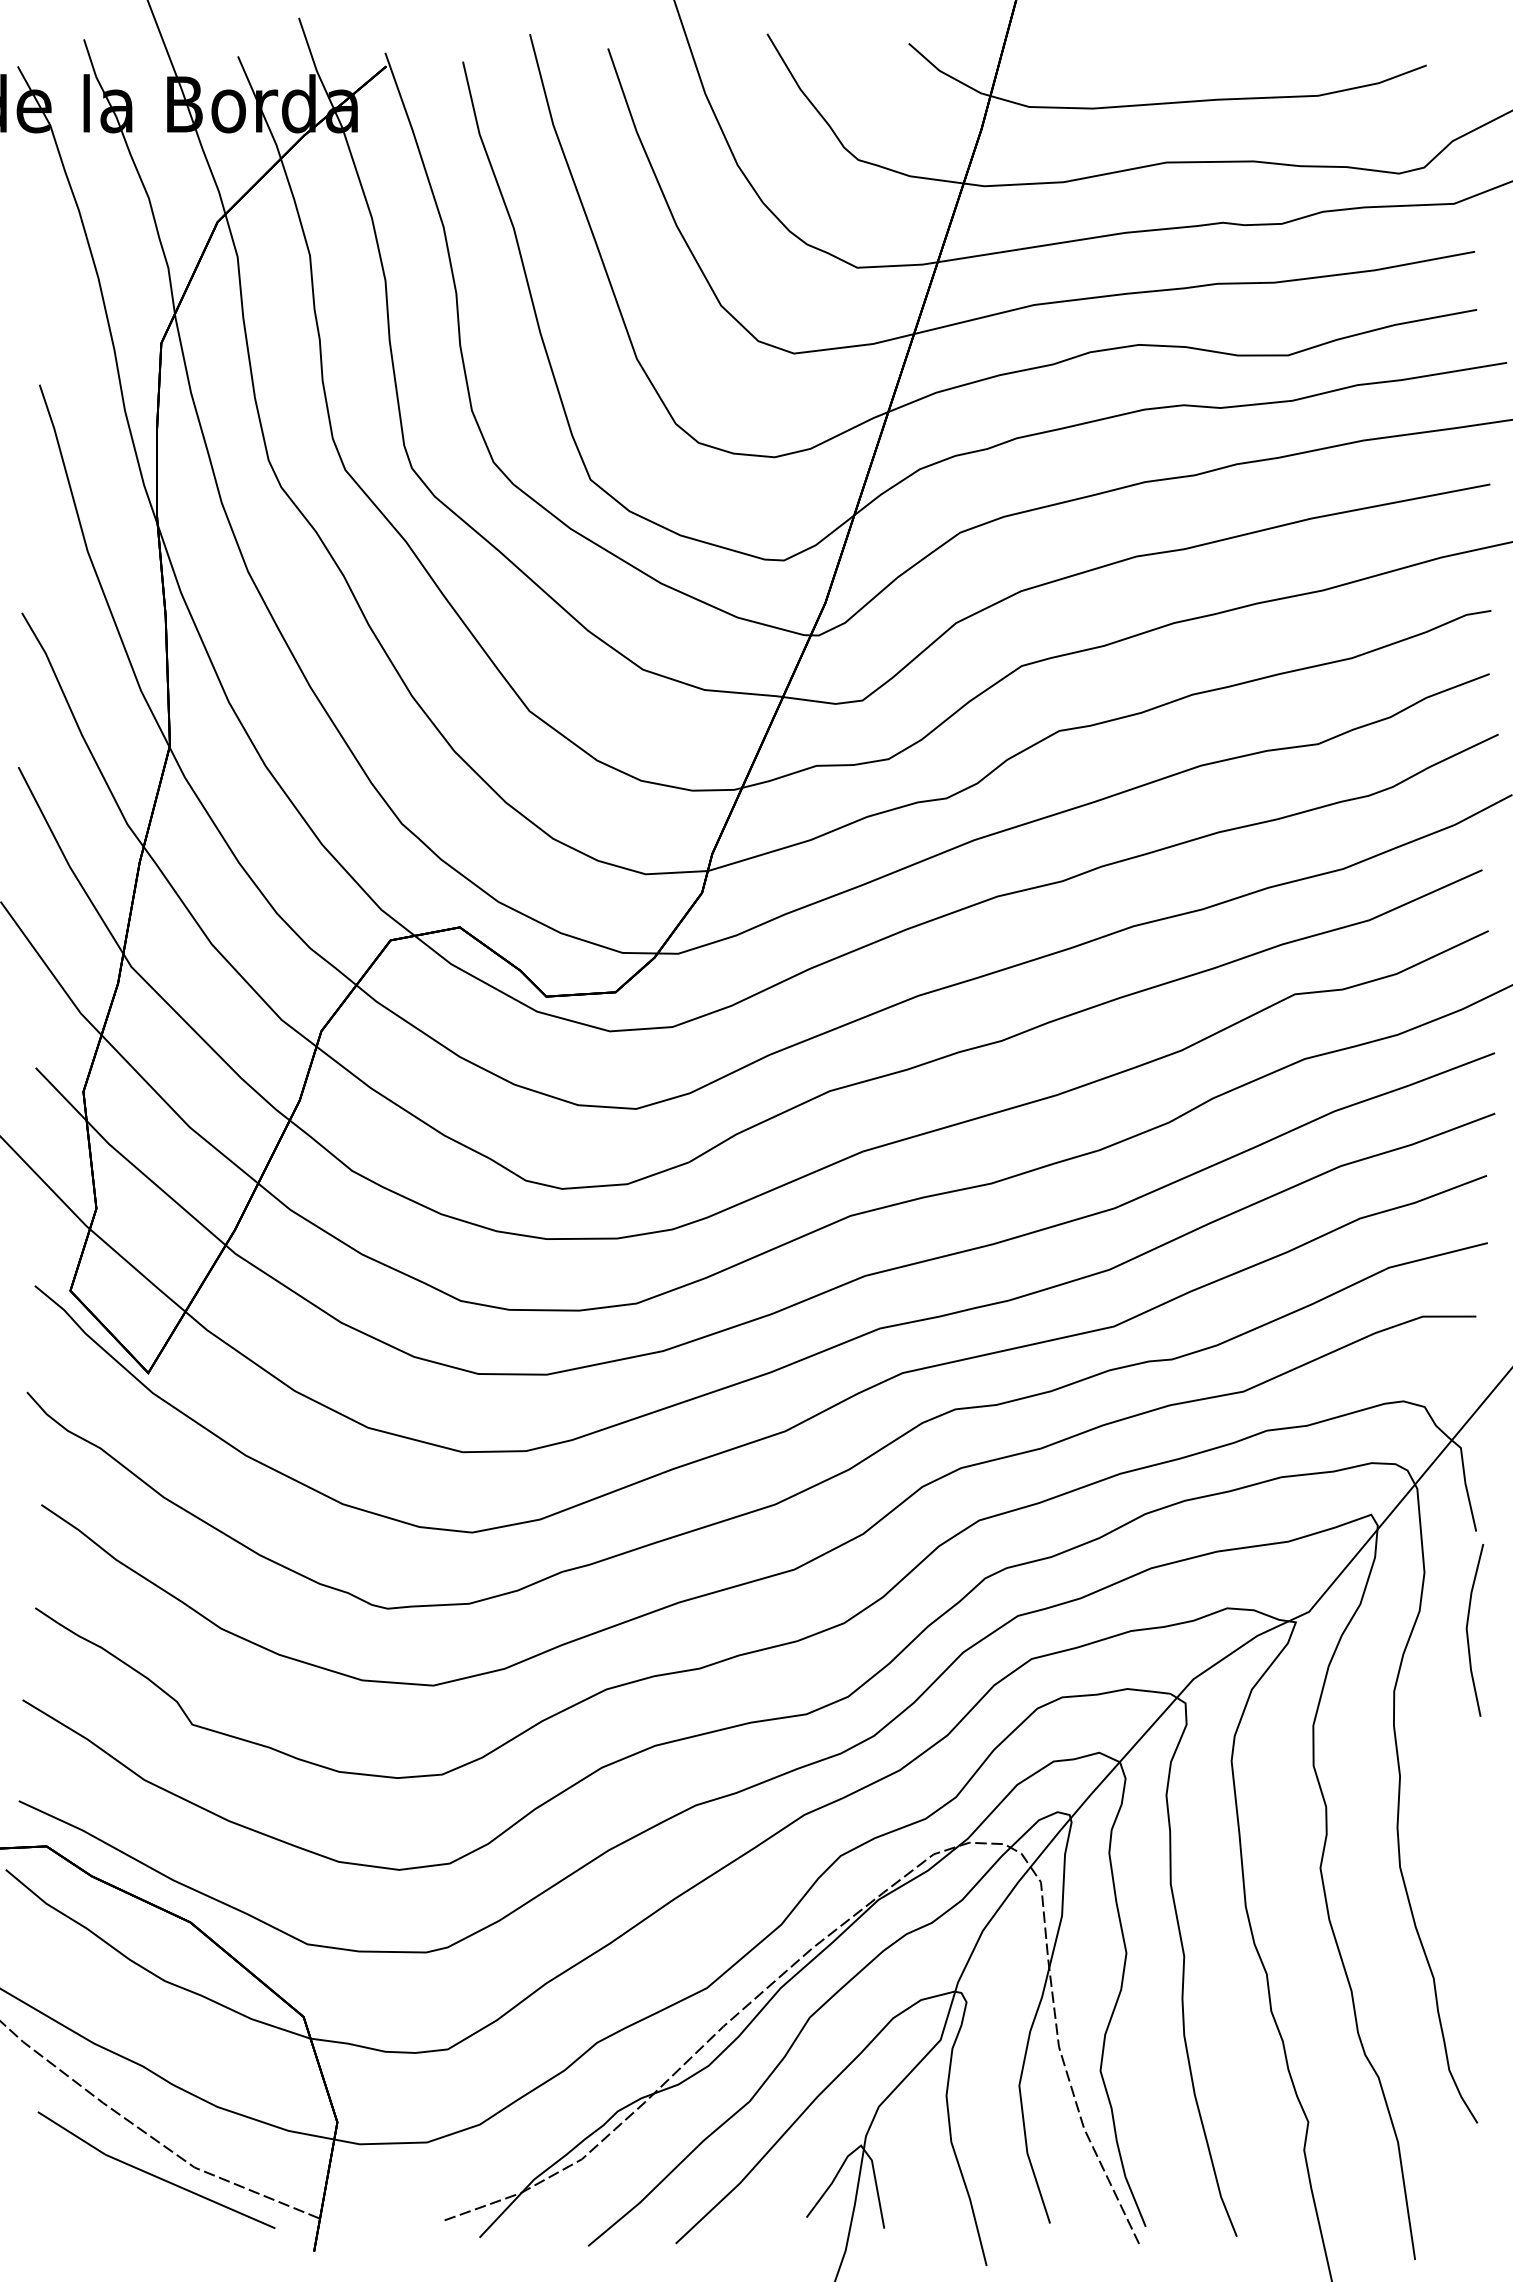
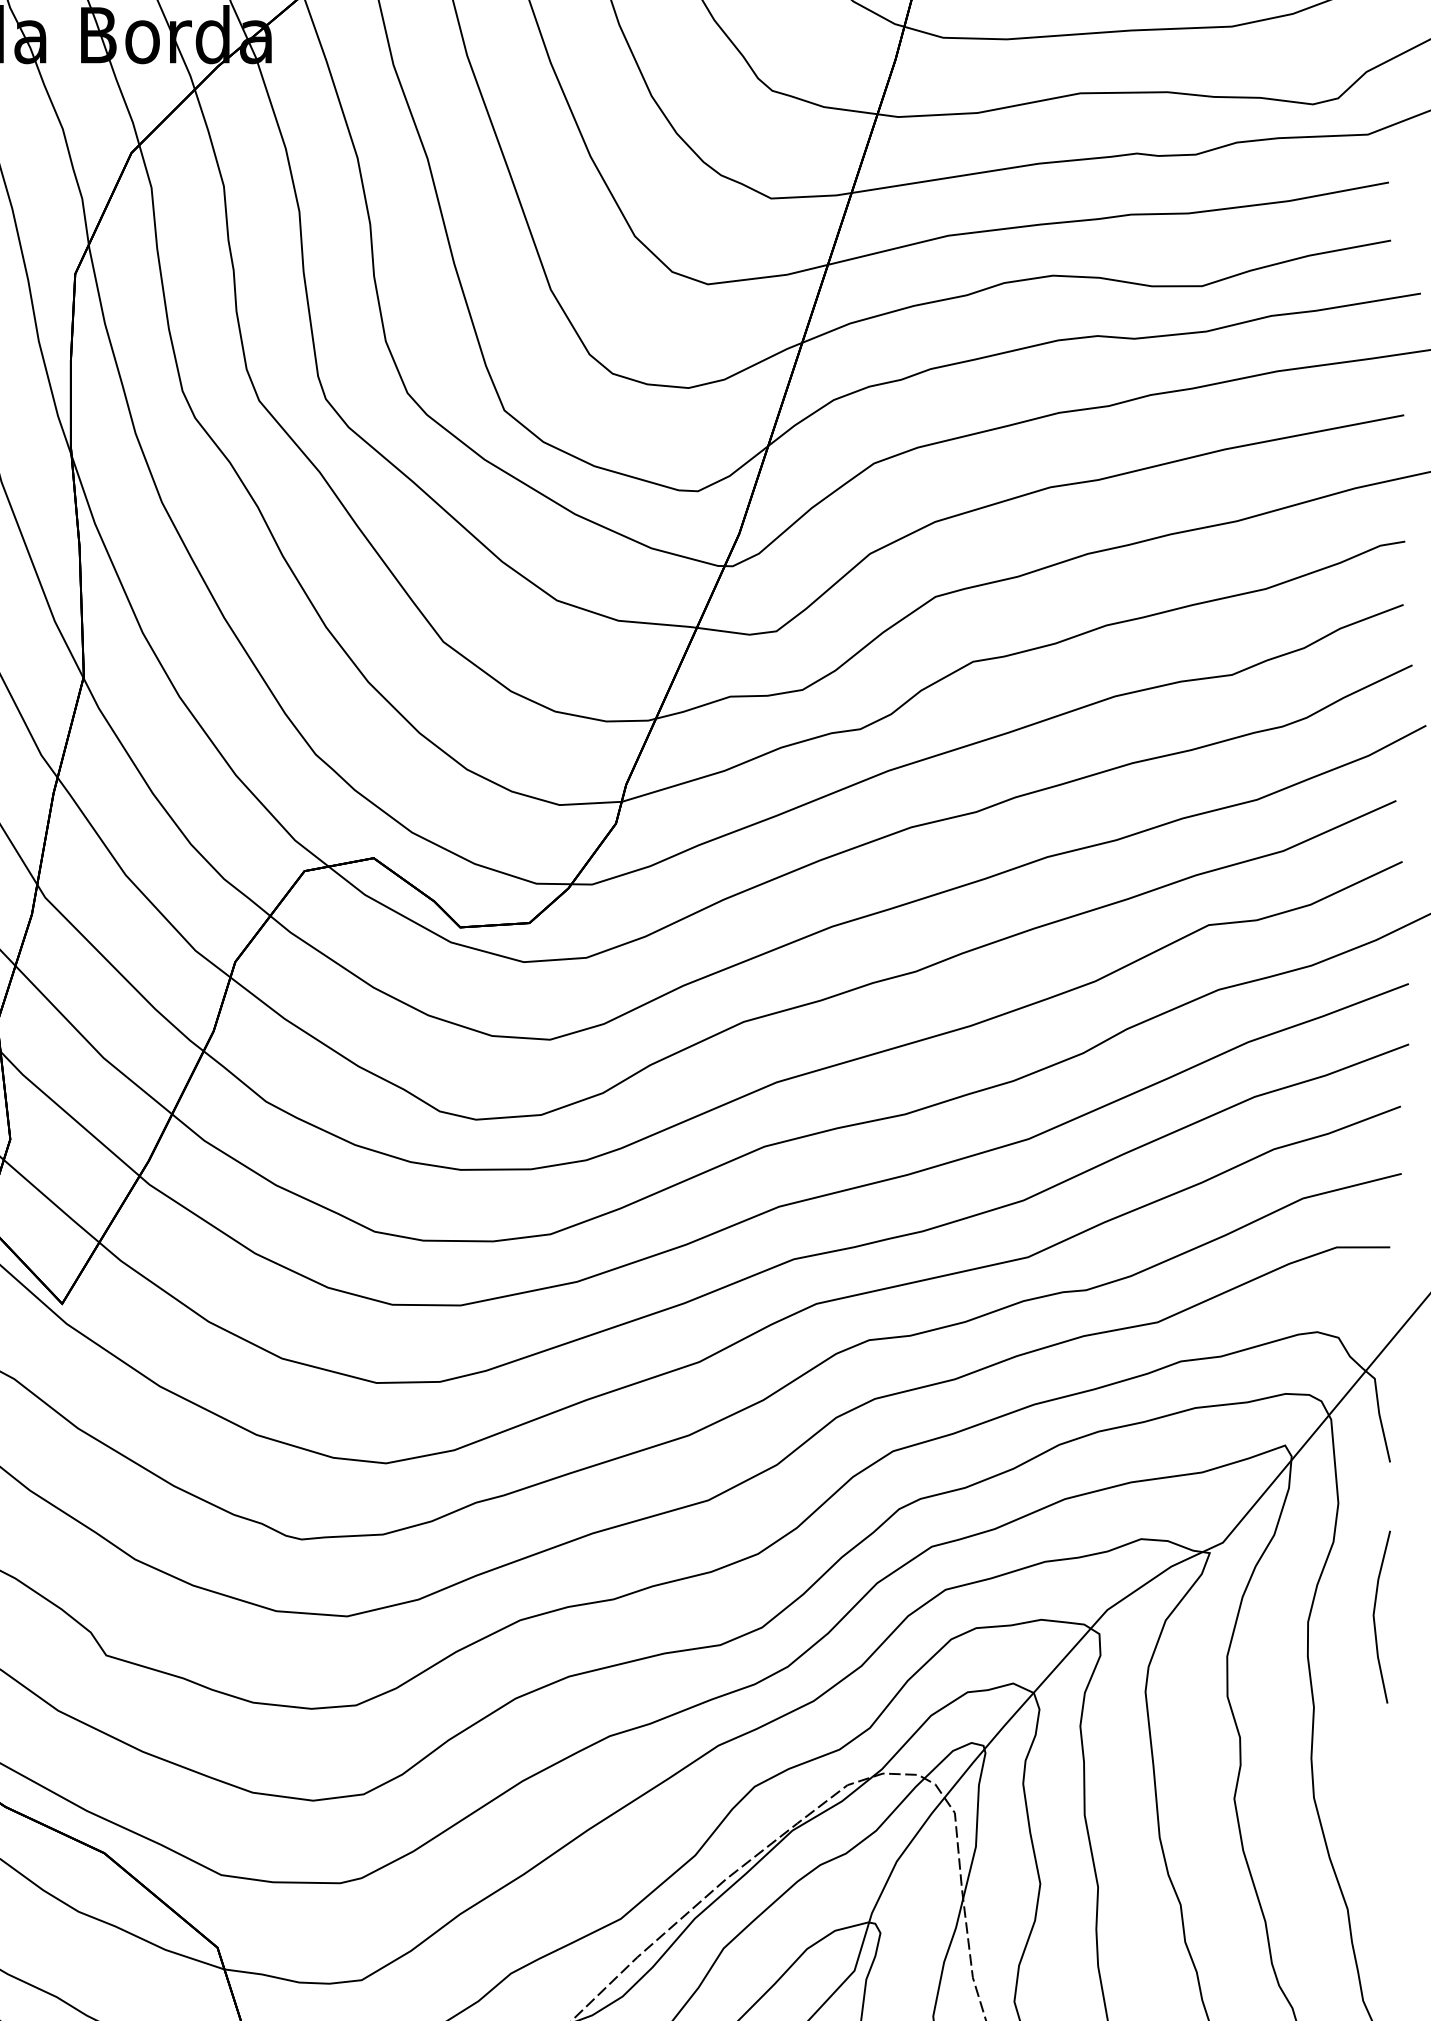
line: (1468, 1633) -> (1375, 1620), moved

